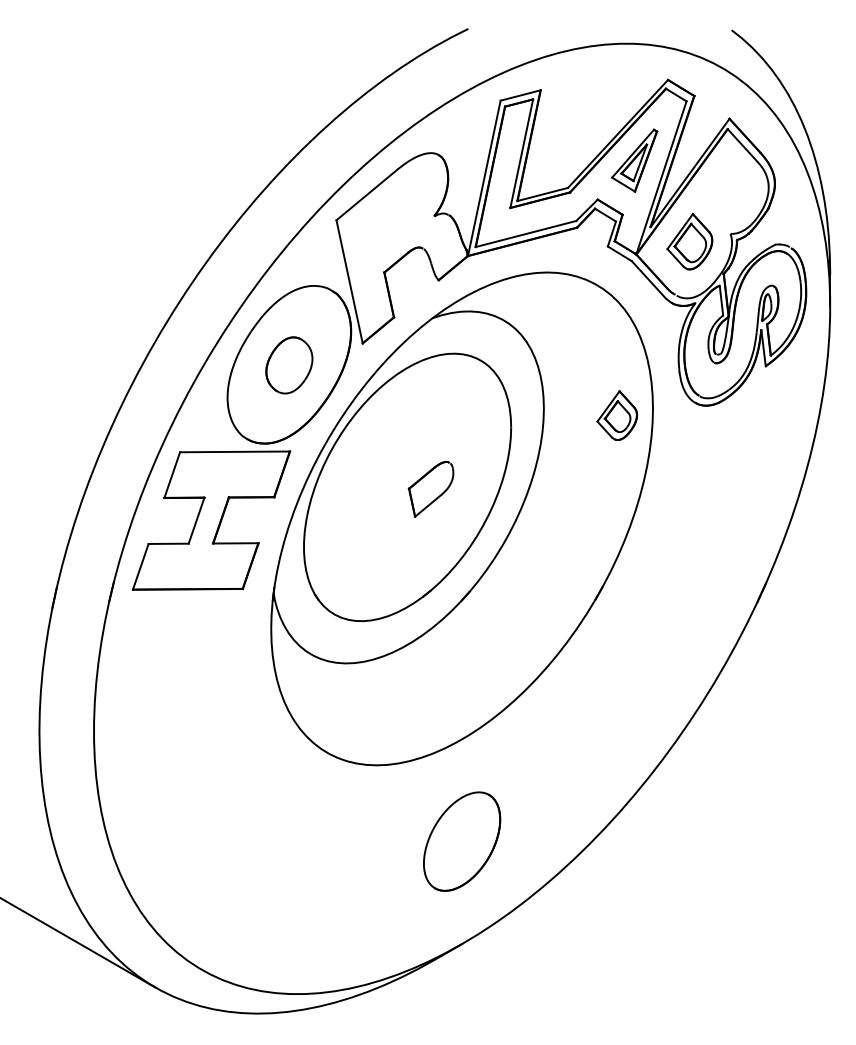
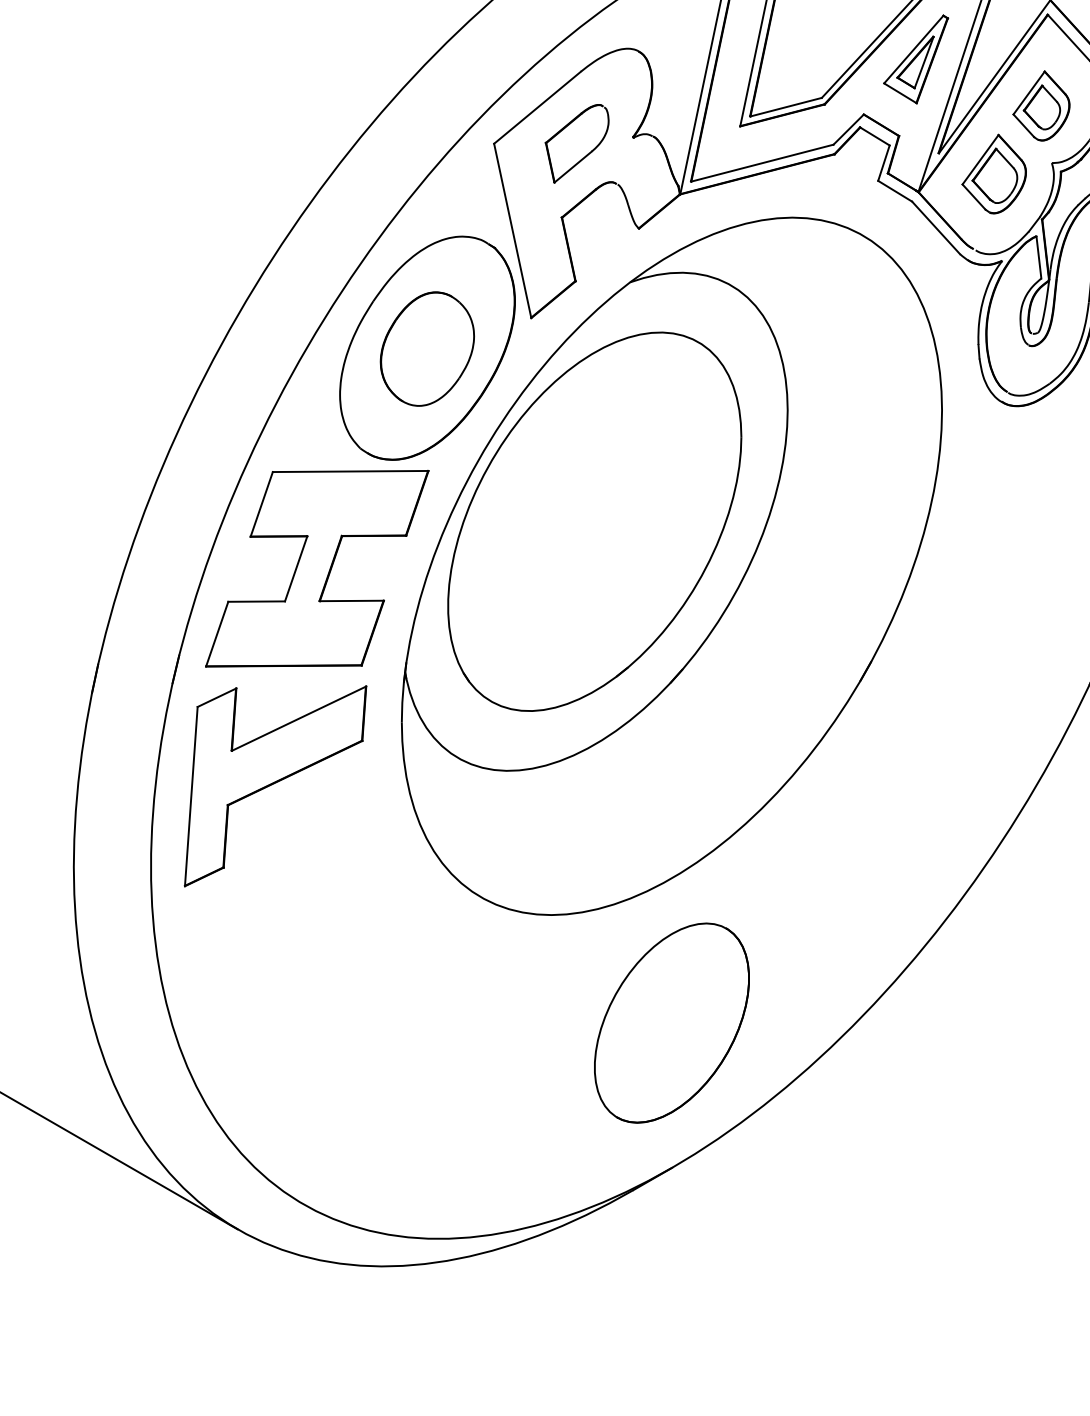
part: (289, 365) -> (427, 349), size x1.43
part: (617, 415) -> (1041, 105), moved
part: (430, 489) -> (576, 144), moved
part: (181, 673) -> (274, 785), added
part: (461, 841) -> (671, 1022), size x1.43

